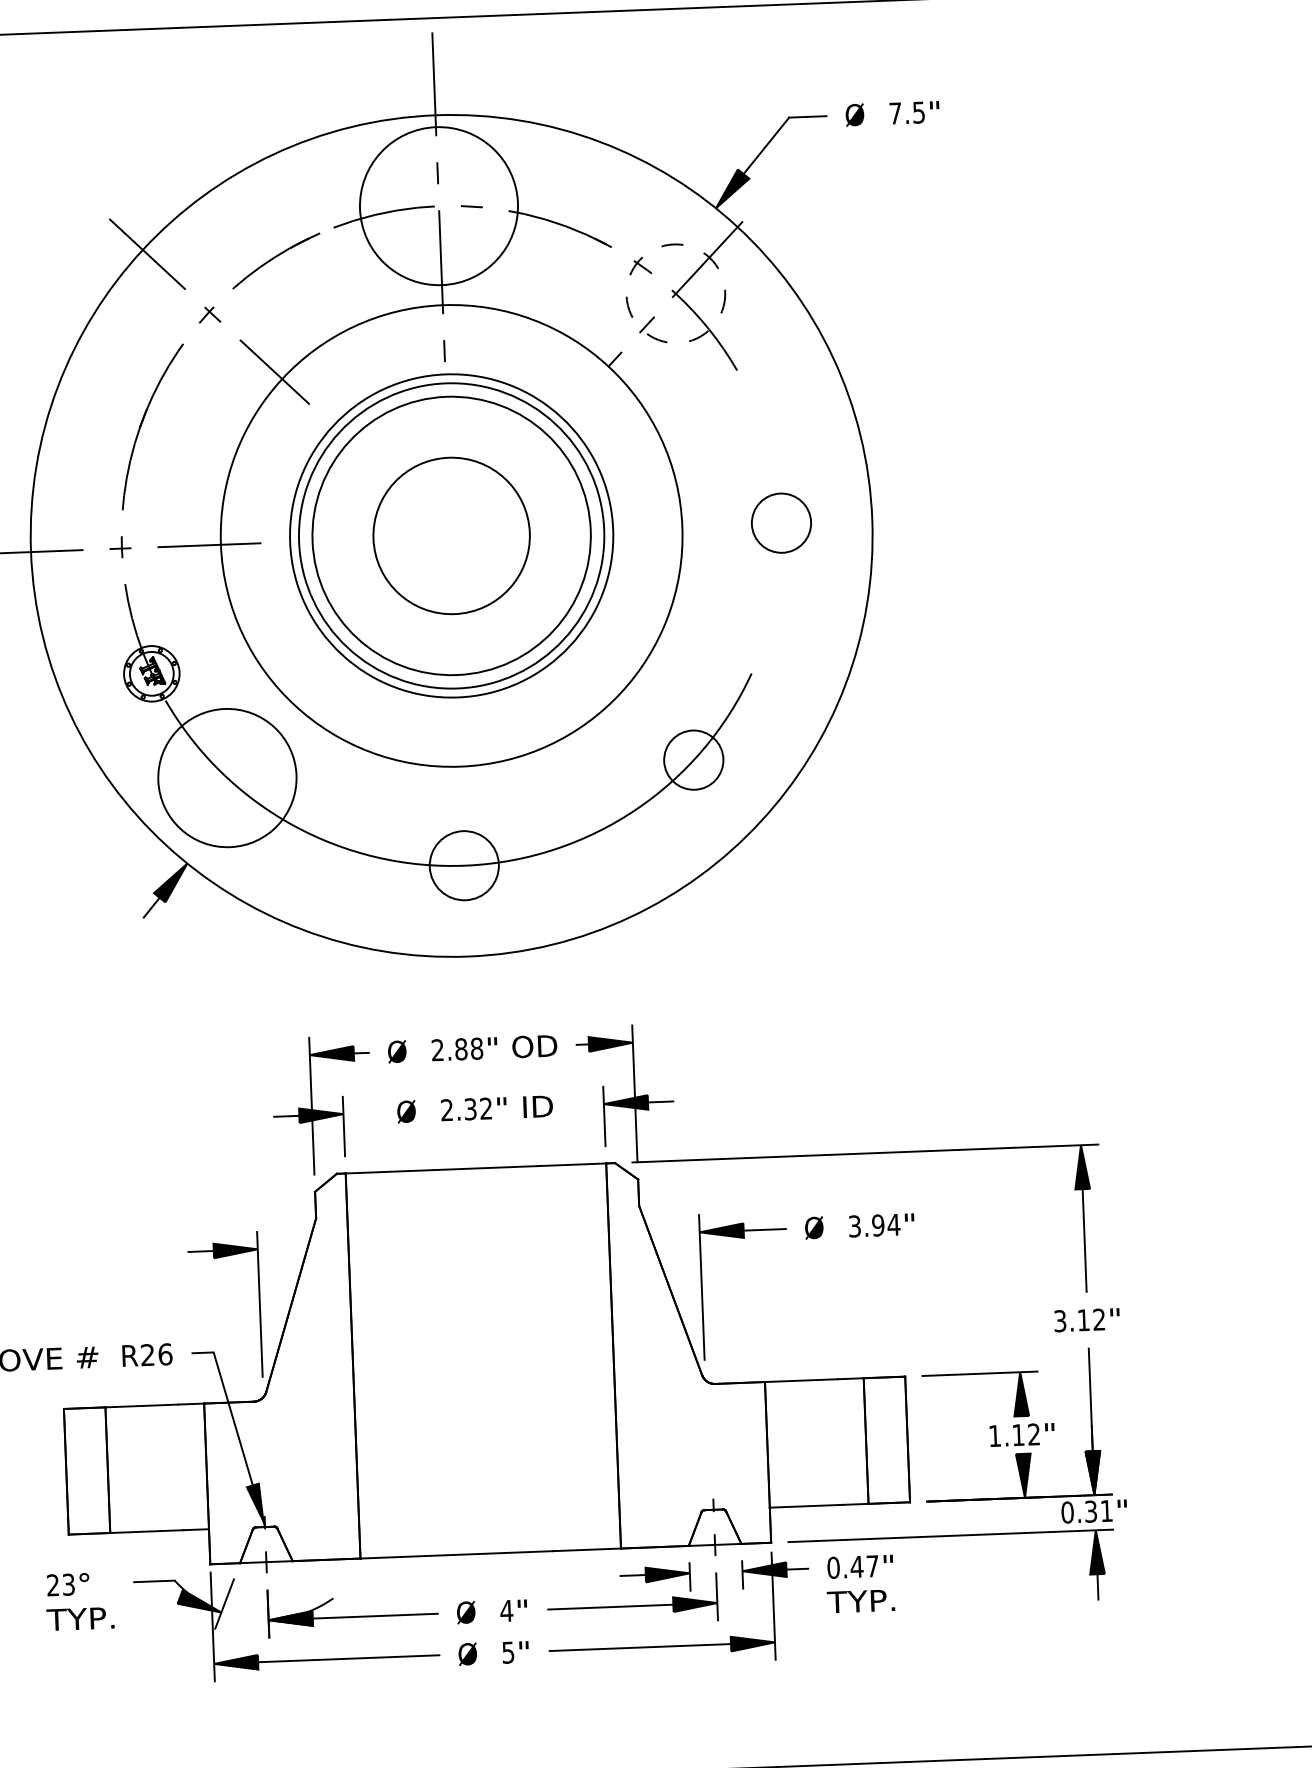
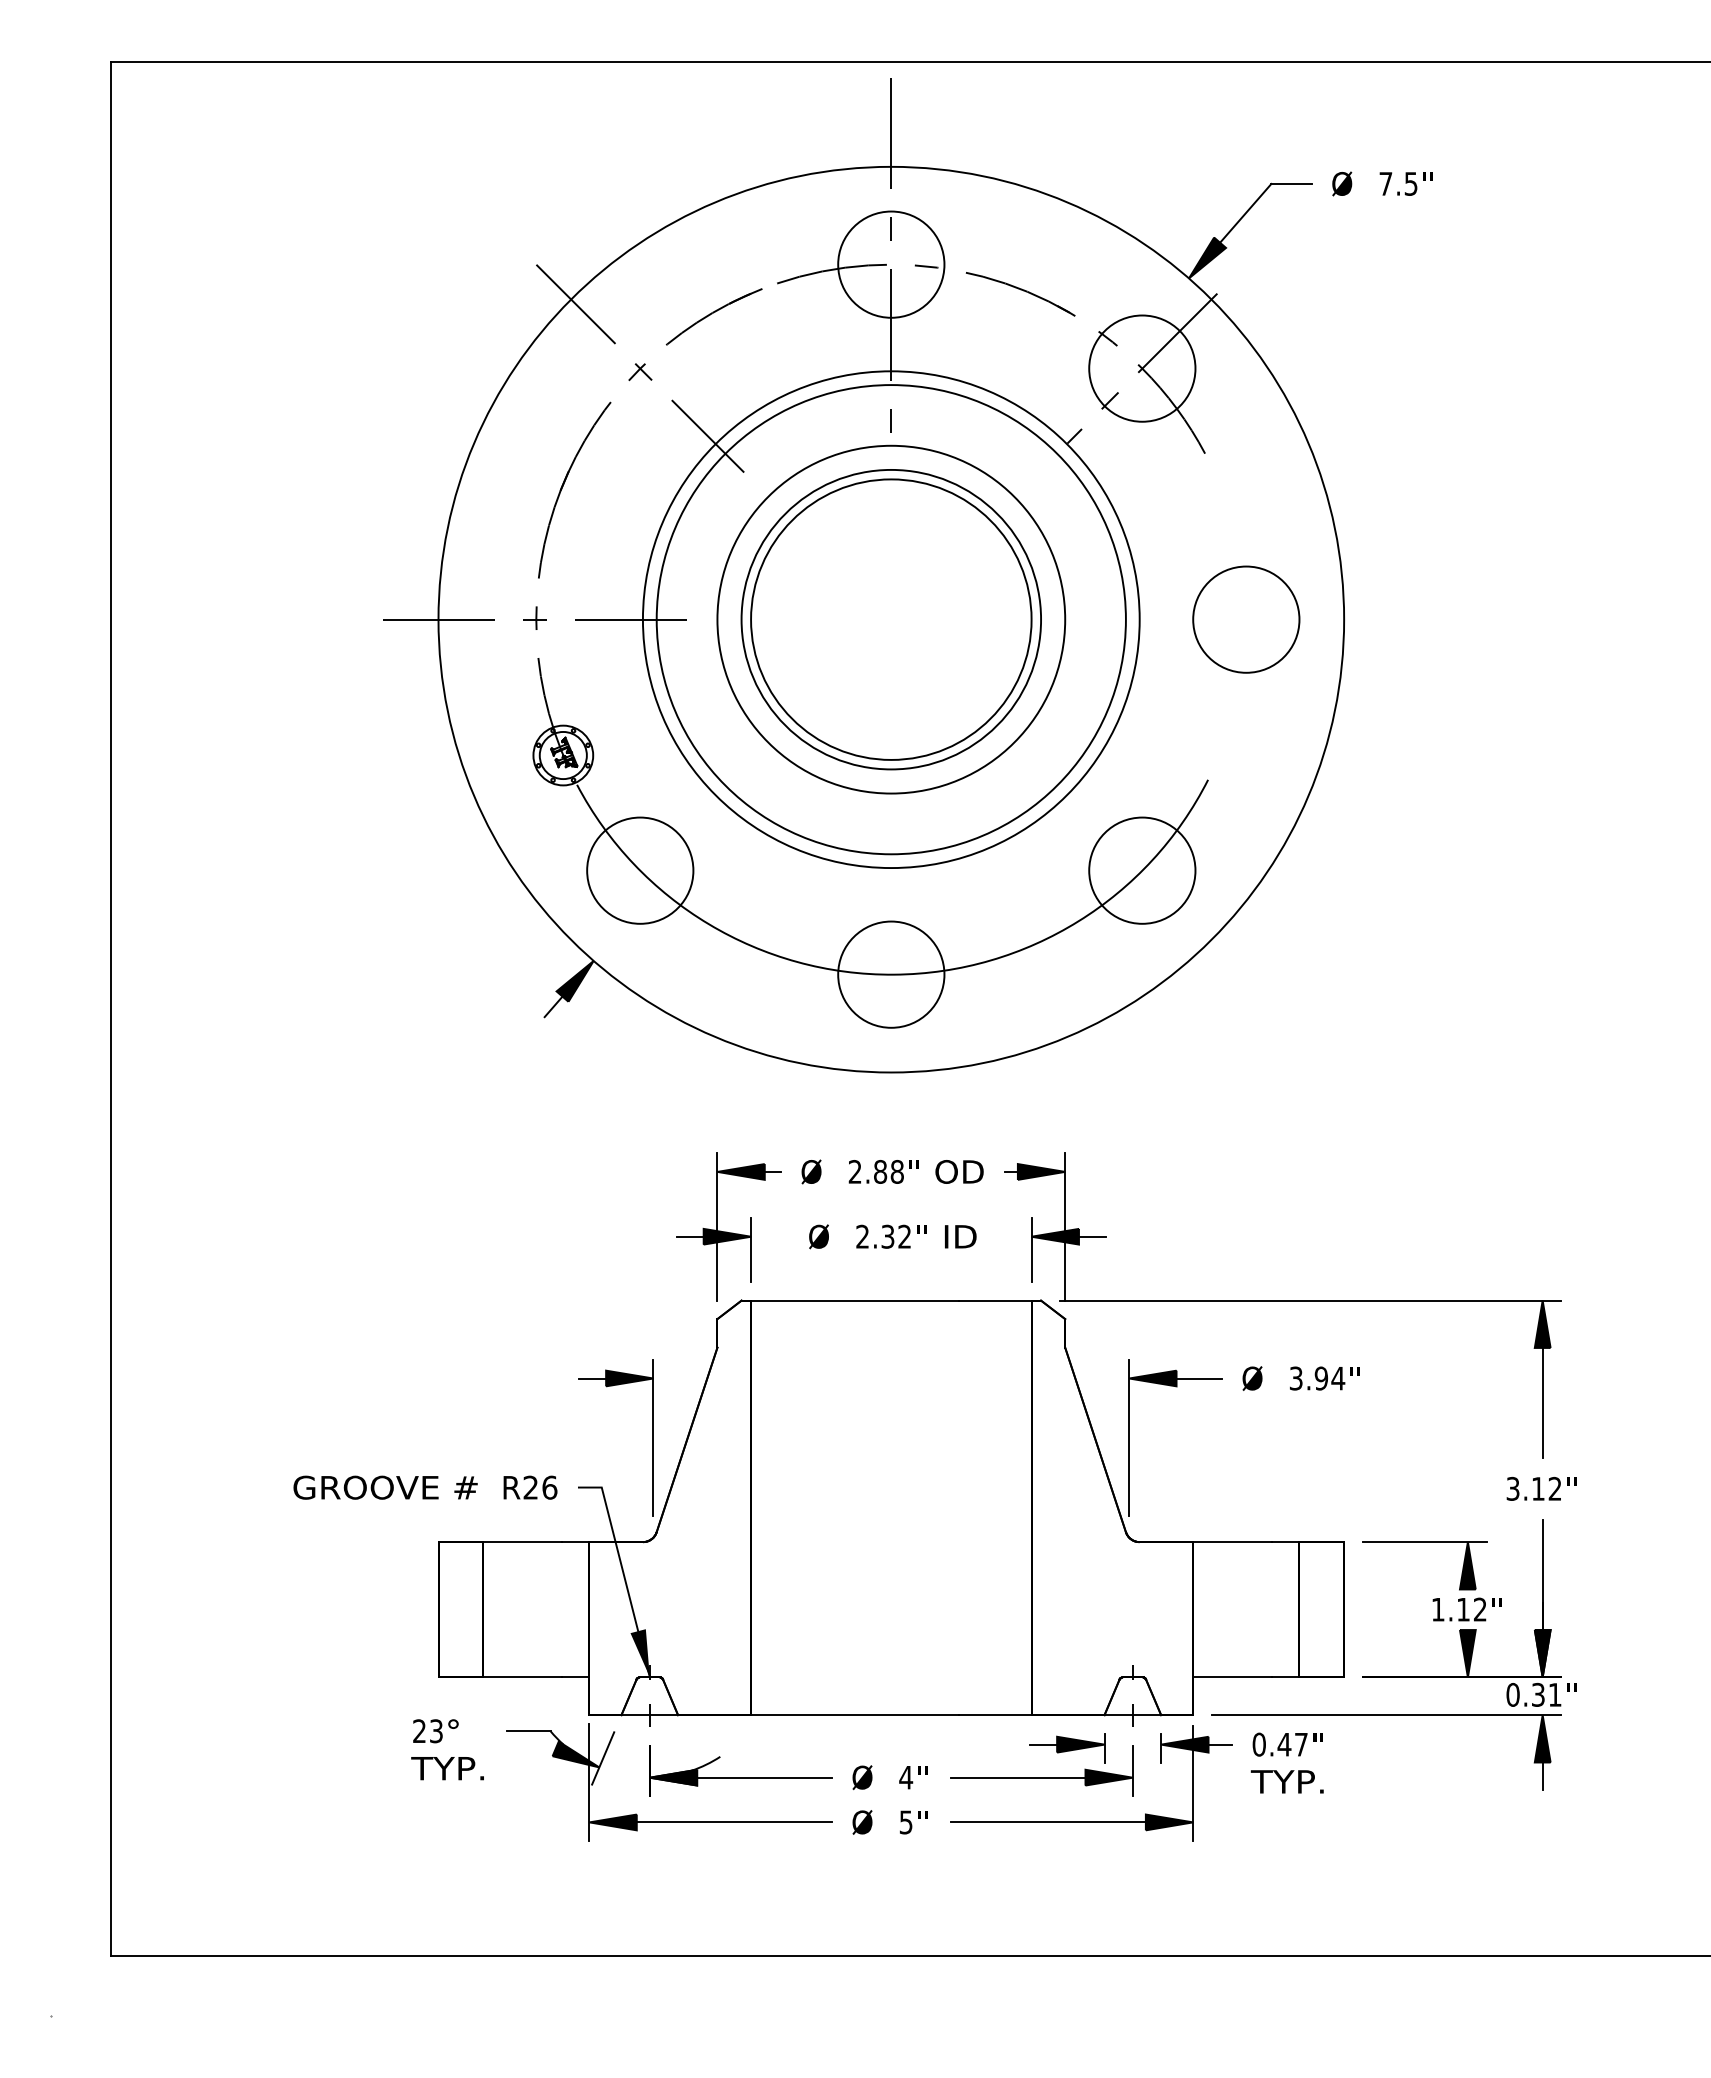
circle: (439, 206) -> (891, 264), size x0.62
circle: (676, 293) -> (1142, 368), dashed -> solid
circle: (781, 523) -> (1246, 619), size x1.67
circle: (450, 535) -> (890, 619), size x1.43
circle: (451, 535) -> (891, 619), size x1.67
circle: (693, 759) -> (1142, 870), size x1.67
circle: (227, 777) -> (640, 870), size x0.71
circle: (464, 865) -> (891, 974), size x1.43

